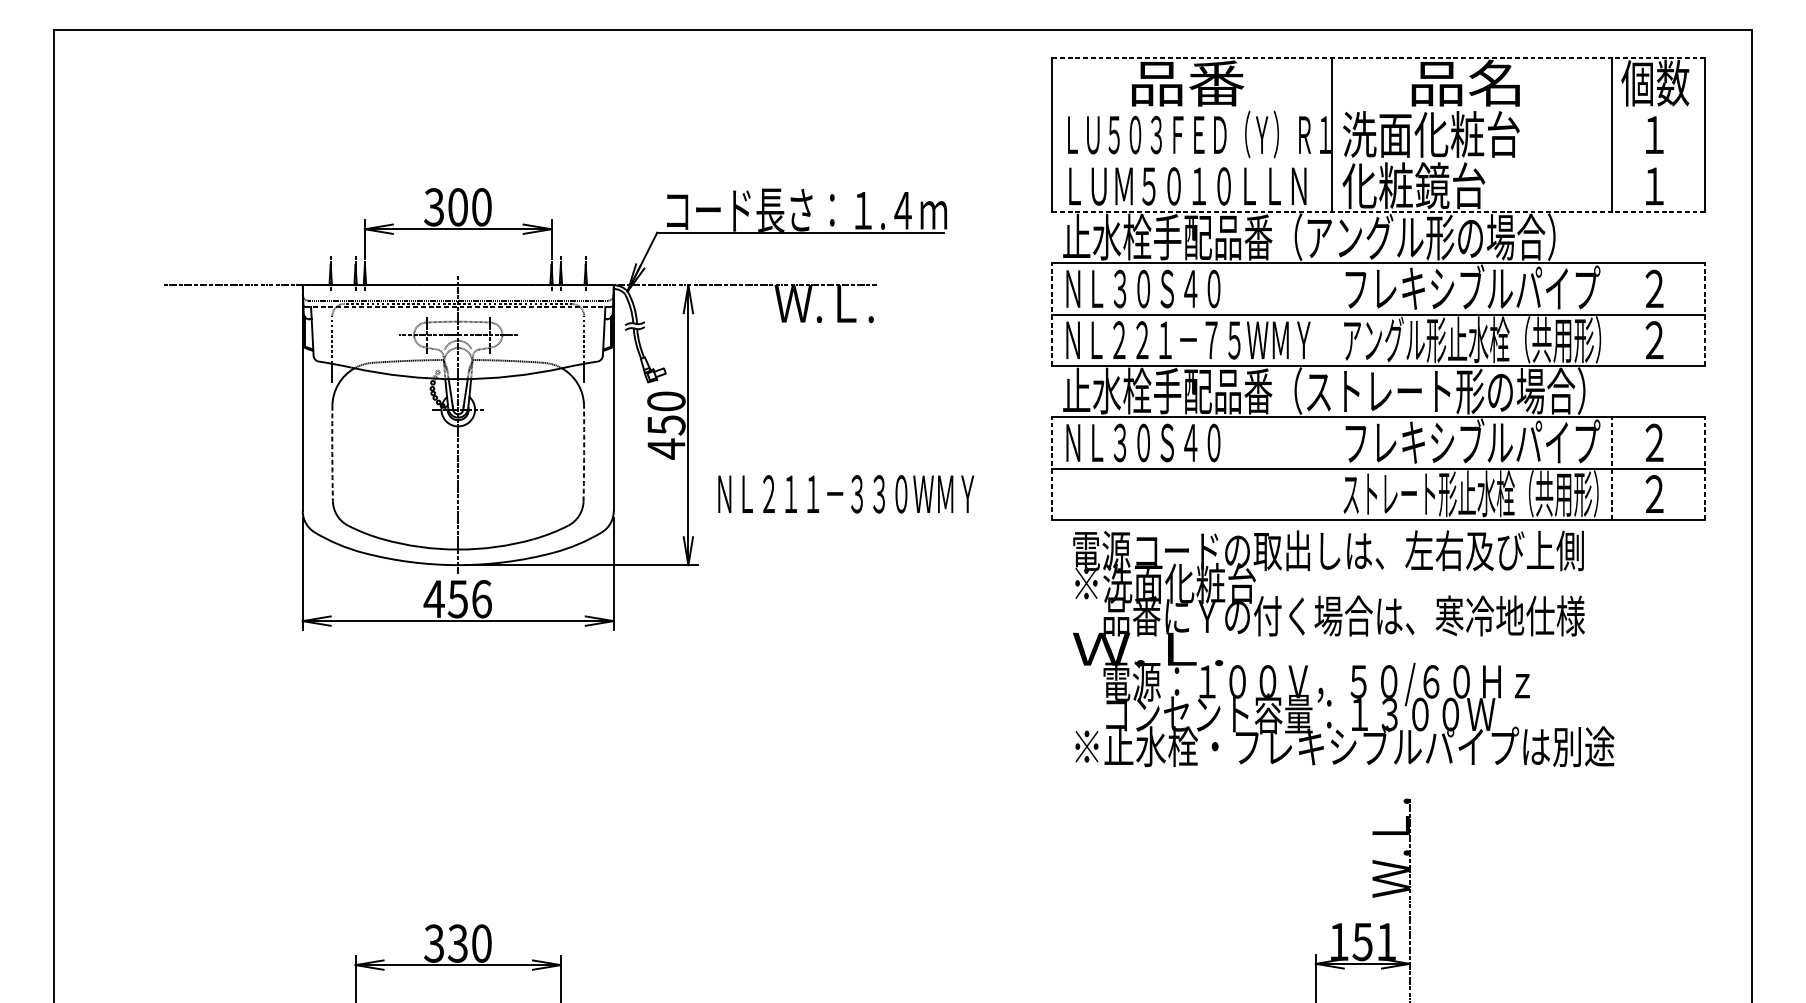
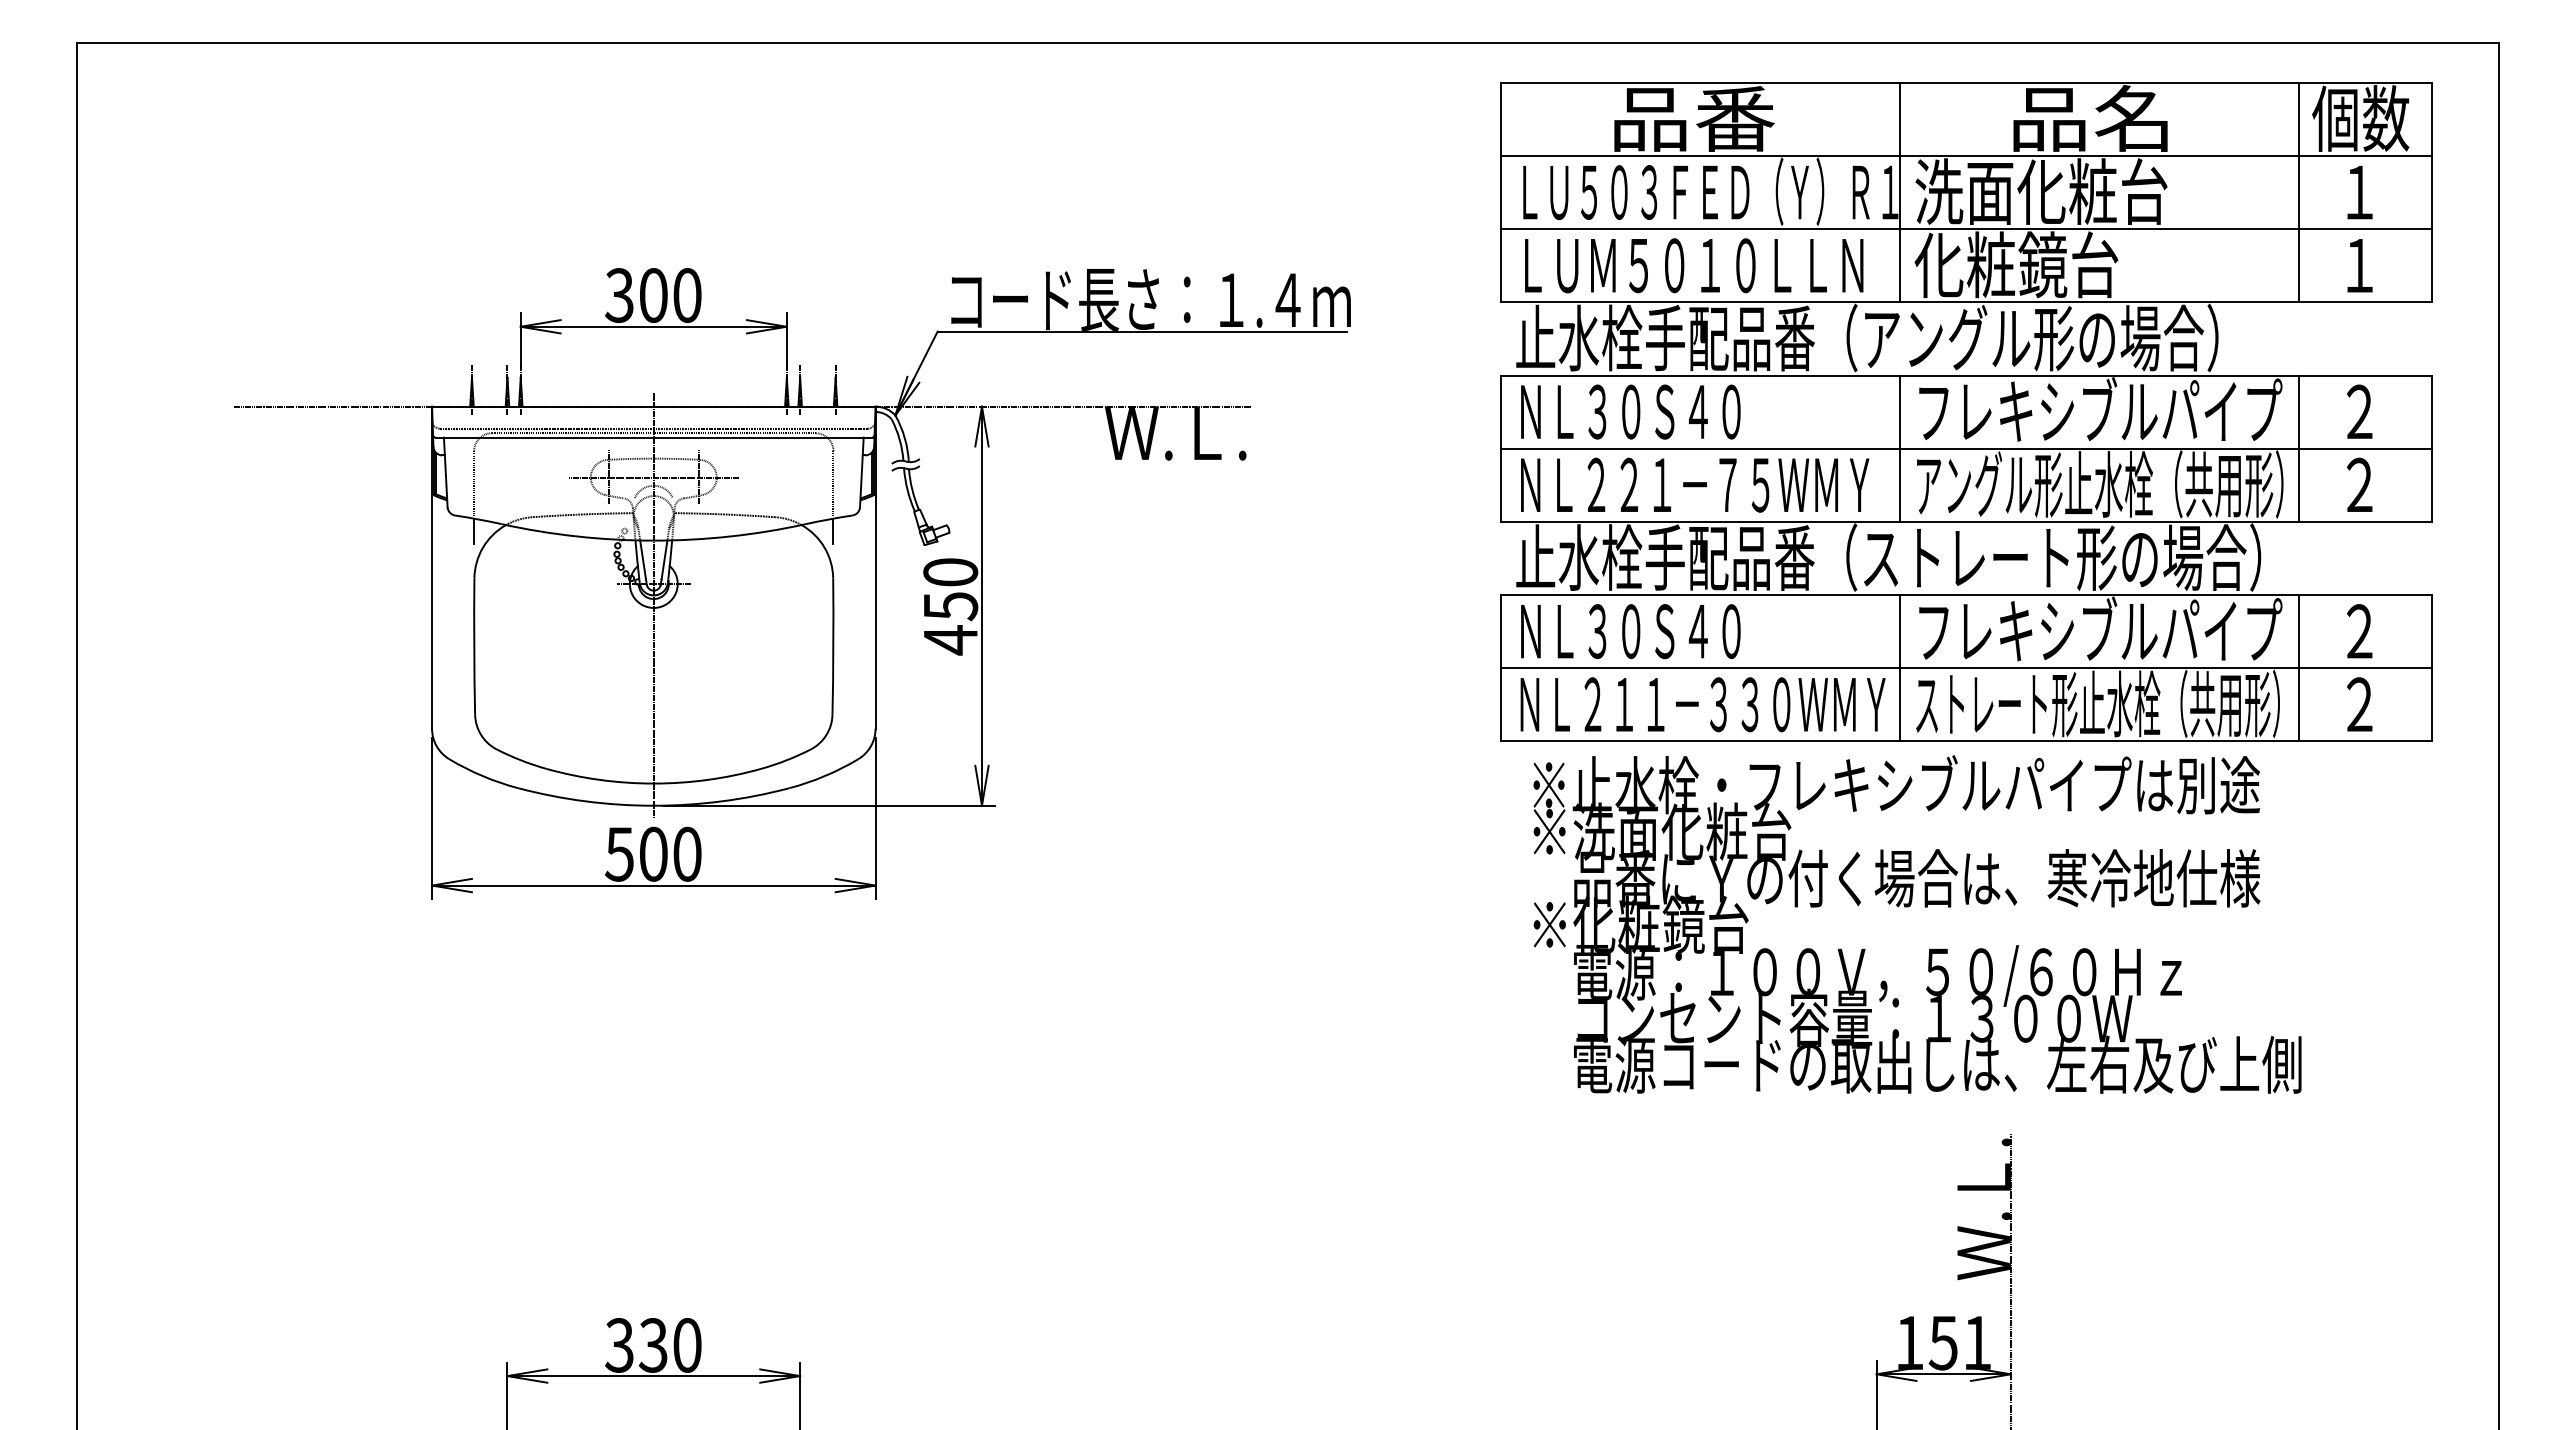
line: (1378, 57) -> (1966, 82), dashed -> solid
line: (1378, 109) -> (1966, 156), added
line: (1378, 161) -> (1966, 229), added
line: (1378, 212) -> (1966, 302), dashed -> solid
line: (459, 306) -> (655, 437), dashed -> solid
line: (1052, 314) -> (1500, 448), dashed -> solid
line: (1332, 314) -> (1900, 448), added
line: (1612, 314) -> (2299, 448), added
line: (1705, 314) -> (2432, 448), dashed -> solid
arc: (332, 453) -> (474, 646), dashed -> solid
arc: (584, 453) -> (833, 646), dashed -> solid
line: (1052, 468) -> (1500, 667), dashed -> solid
line: (1332, 468) -> (1900, 668), added
line: (1612, 468) -> (2299, 667), dashed -> solid
line: (1705, 468) -> (2432, 667), dashed -> solid
text: (845, 494) -> (1702, 704), moved
text: (1329, 550) -> (1895, 784), 電源コードの取出しは、左右及び上側 -> ※止水栓・フレキシブルパイプは別途
text: (457, 598) -> (652, 853), 456 -> 500
text: (1149, 648) -> (1639, 924), Ｗ.Ｌ. -> ※化粧鏡台
text: (1344, 745) -> (1917, 1063), ※止水栓・フレキシブルパイプは別途 -> 電源コードの取出しは、左右及び上側

